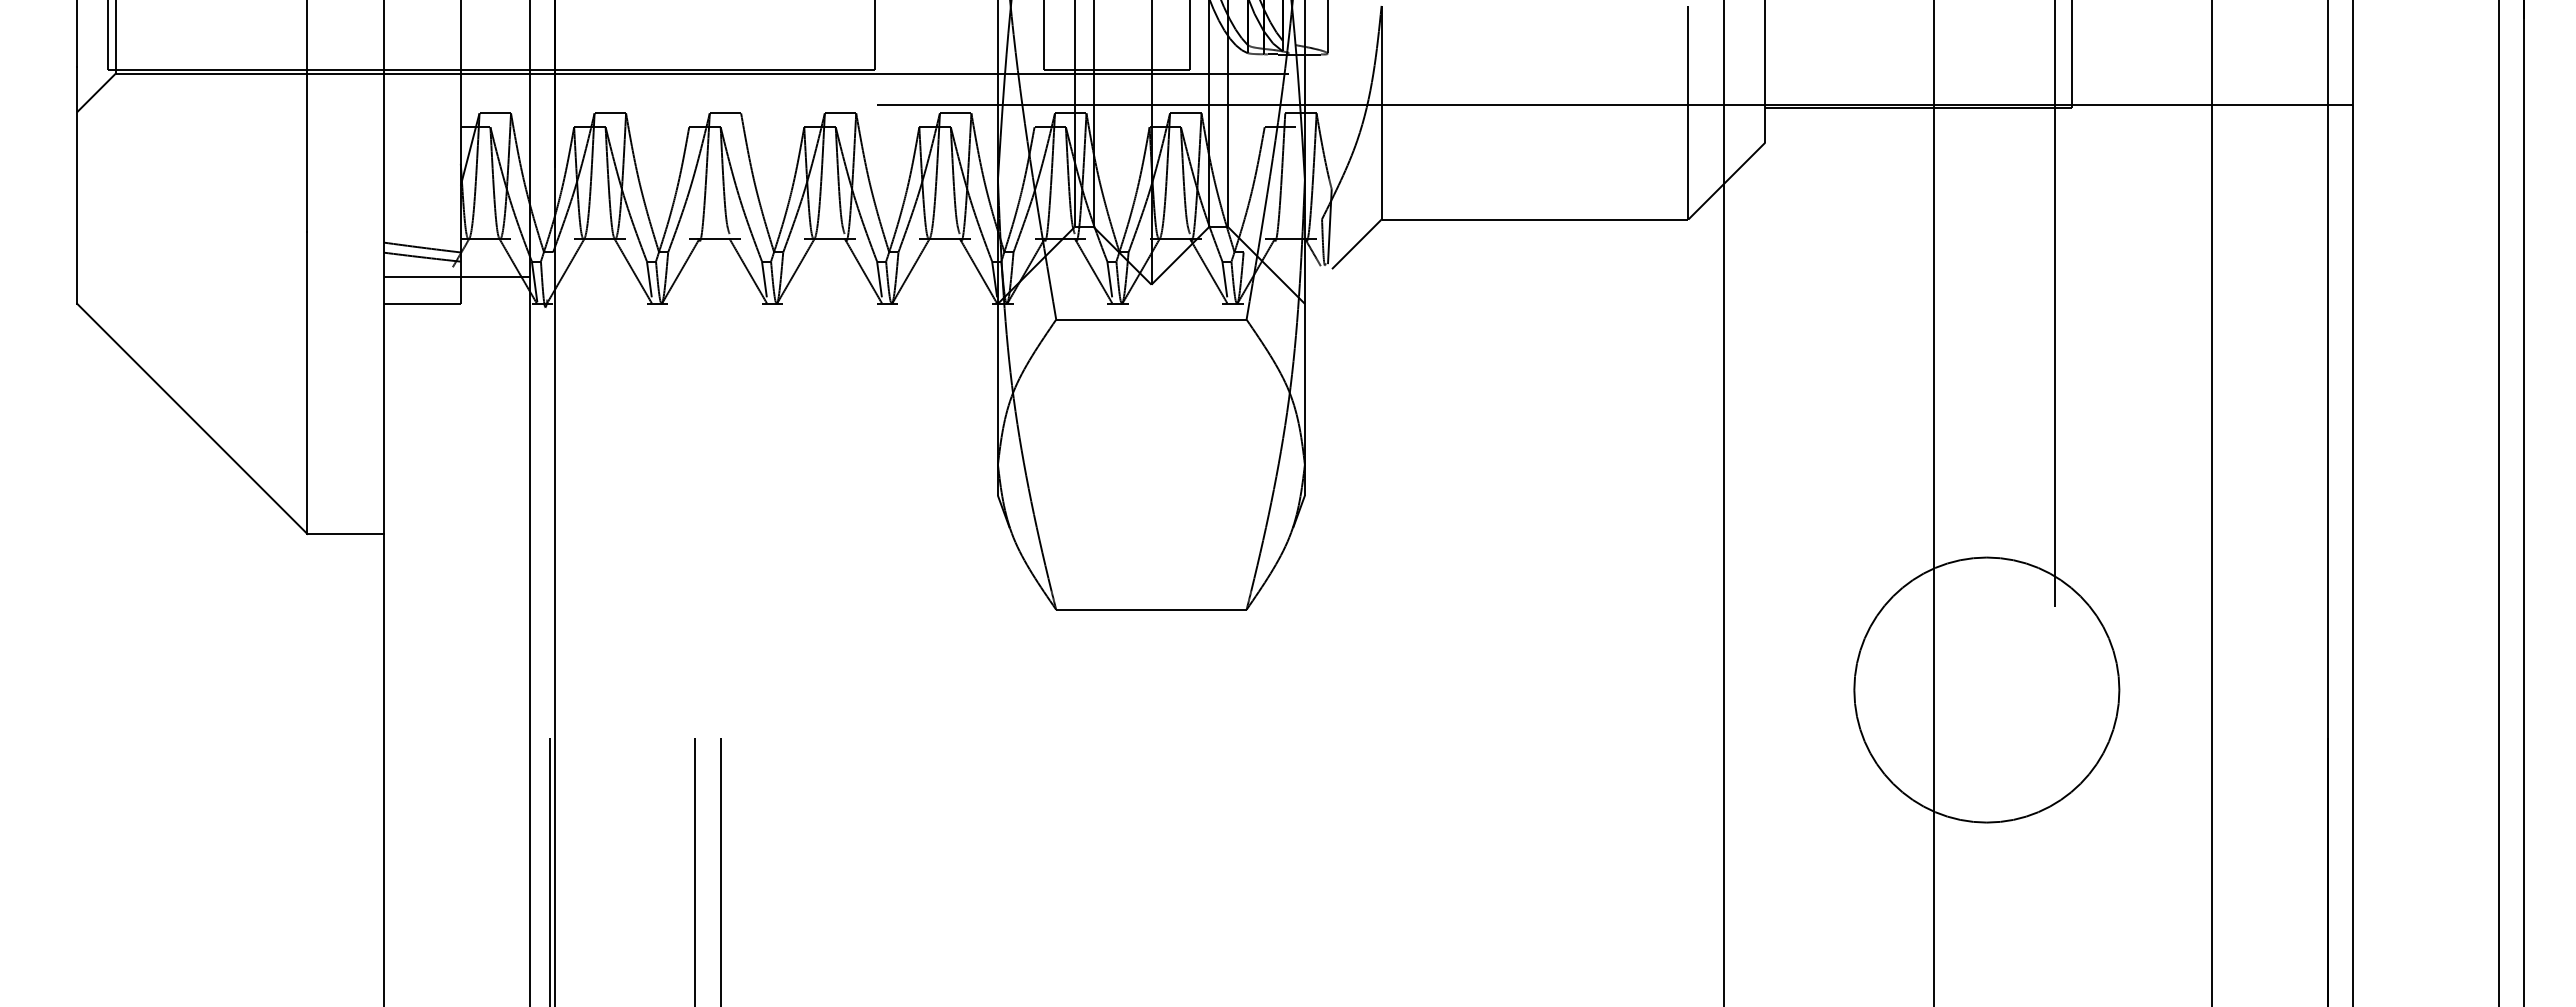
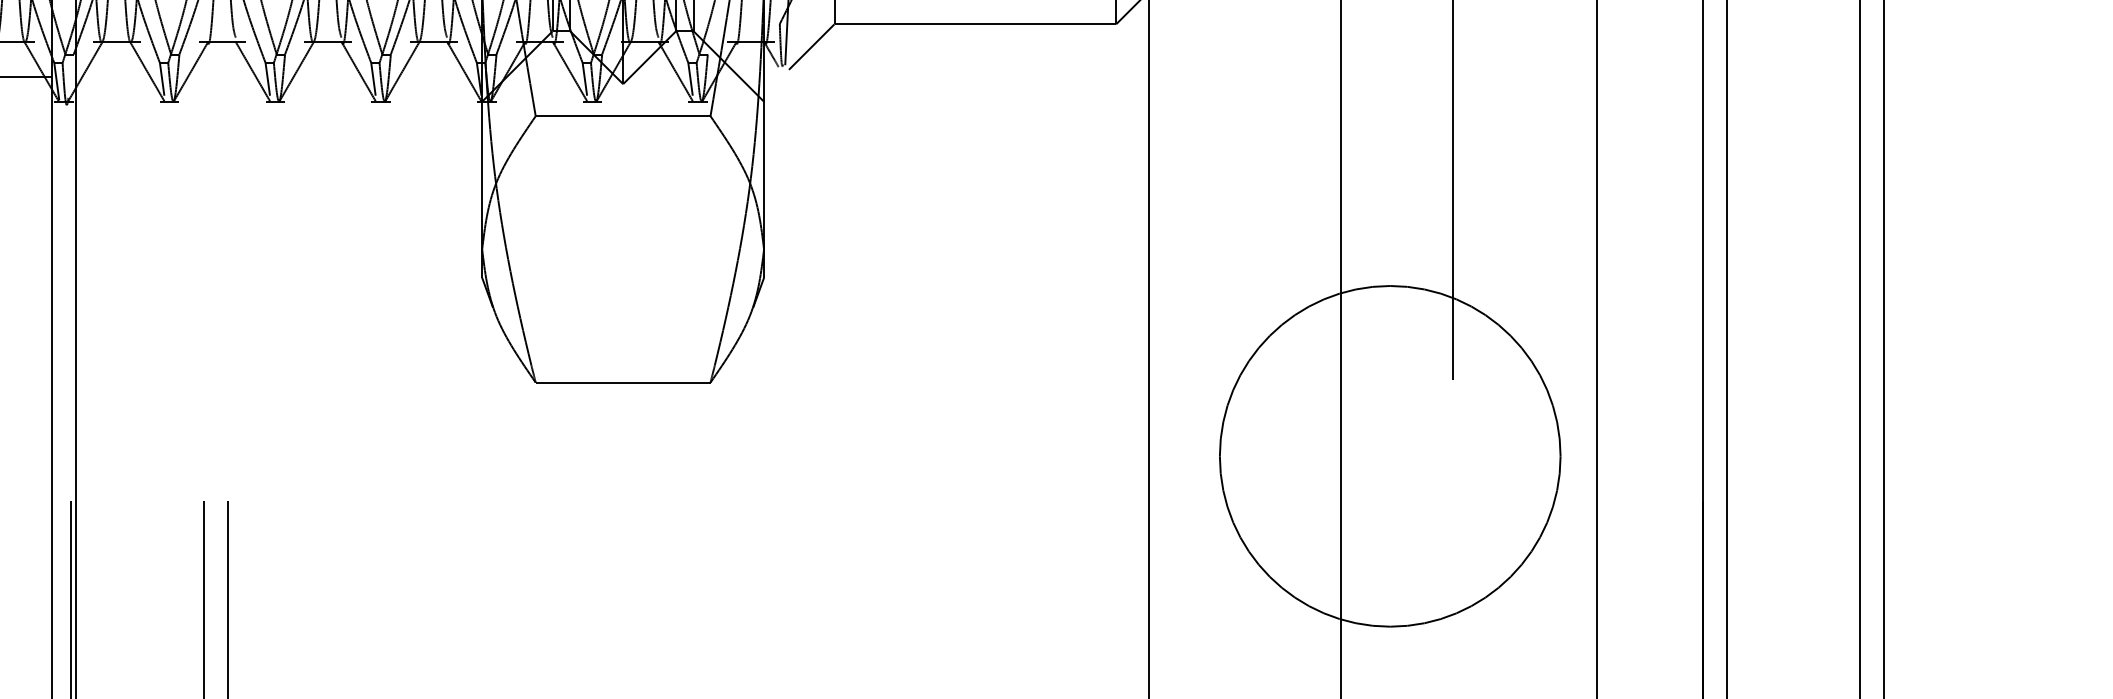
circle: (1986, 689) -> (1389, 455), size x1.4

